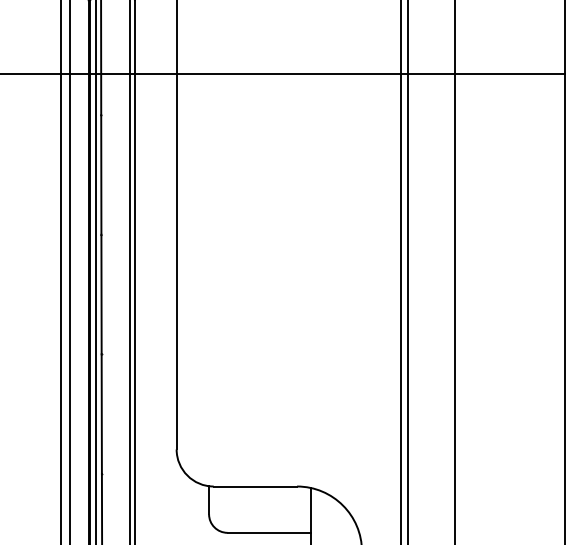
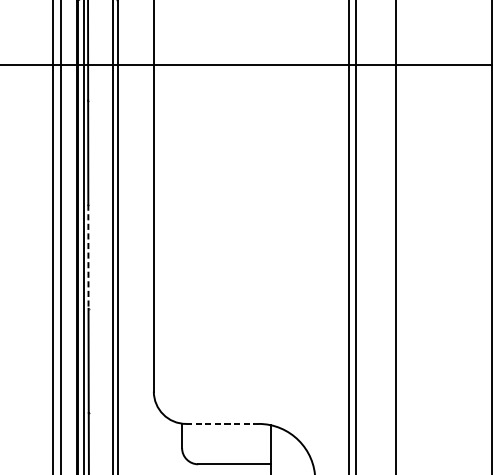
line: (101, 294) -> (88, 256), solid -> dashed
line: (255, 486) -> (222, 423), solid -> dashed

